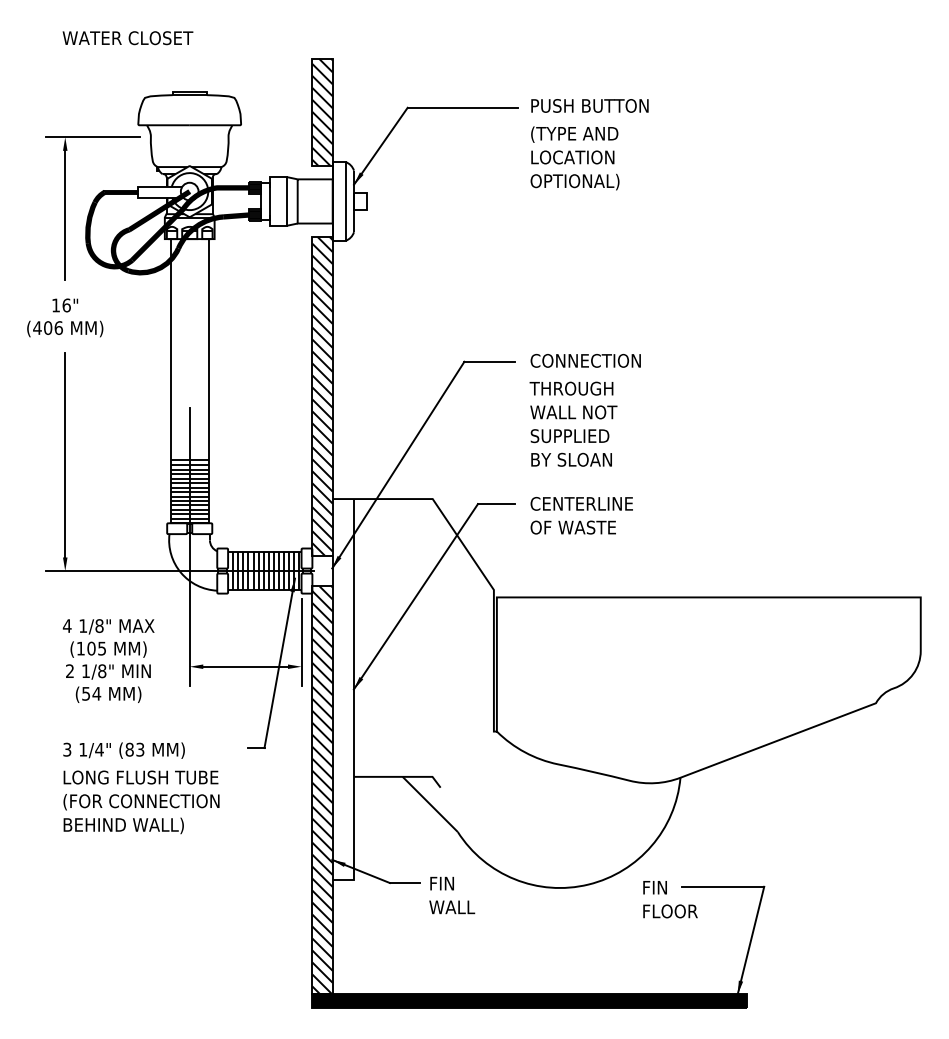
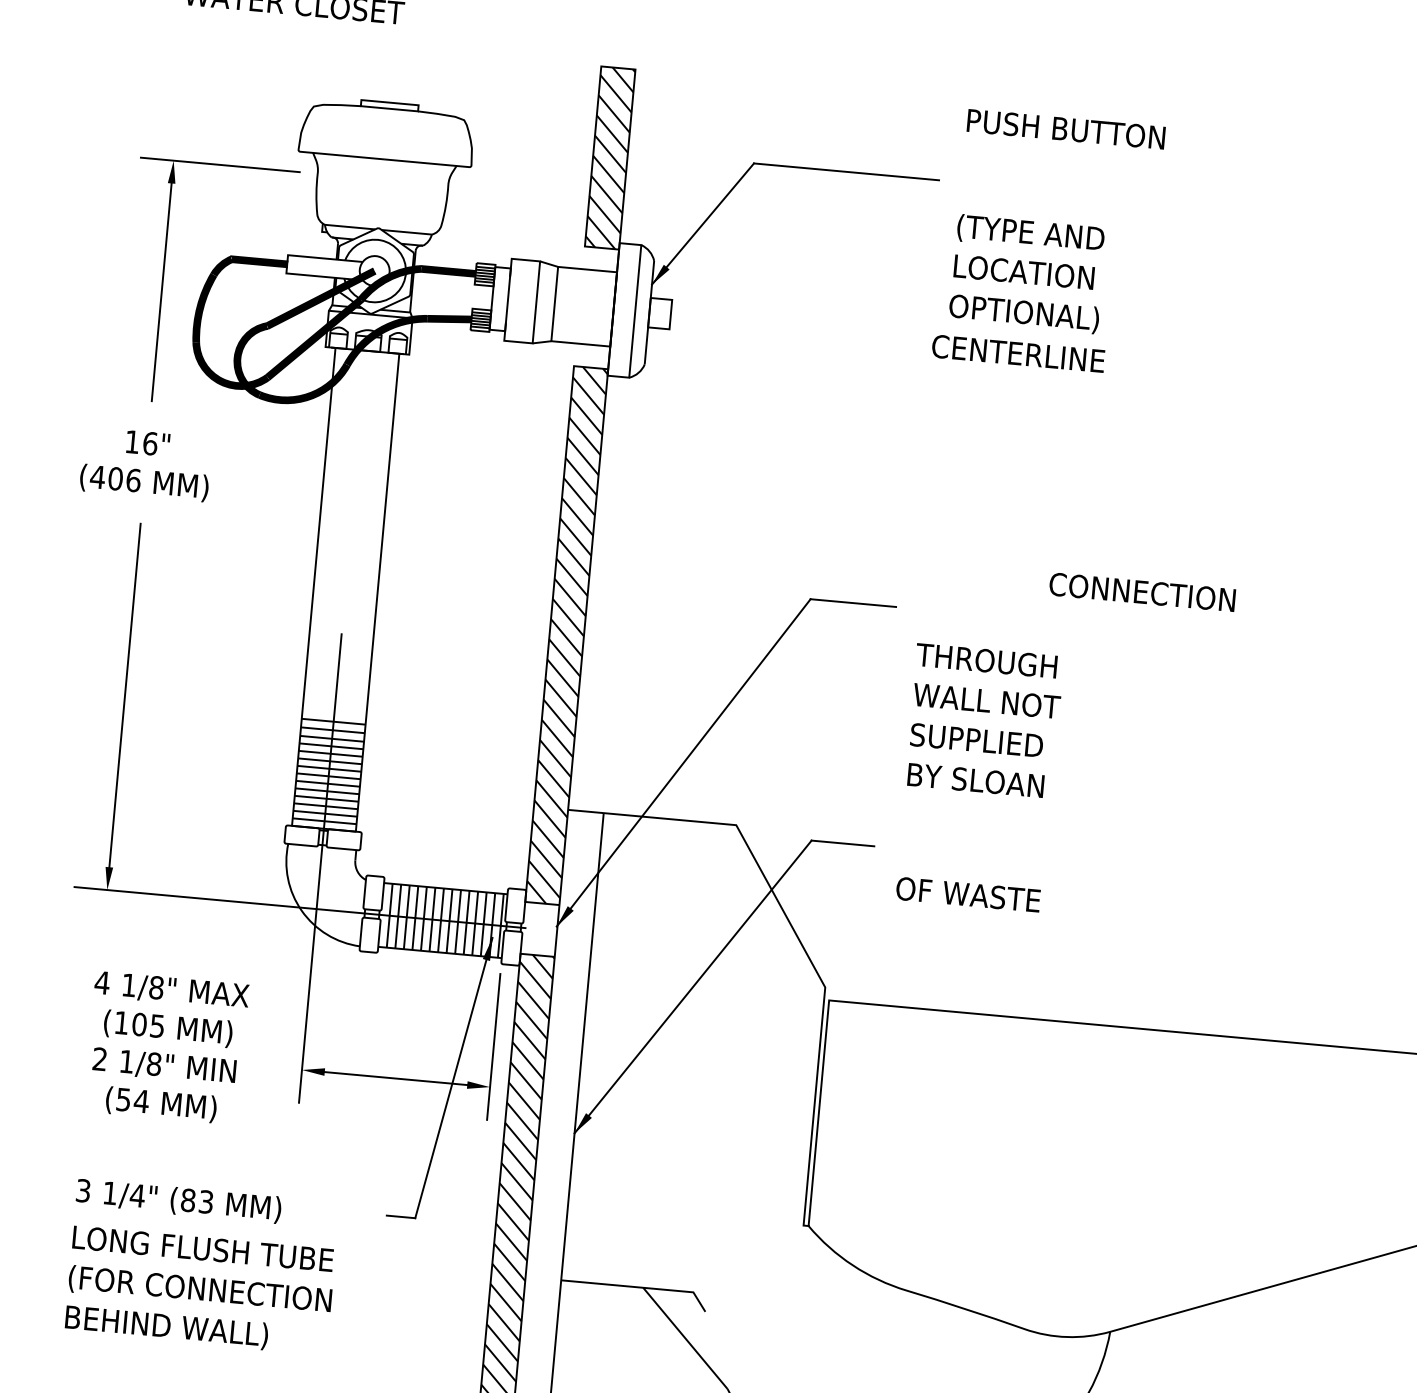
text: (589, 105) -> (1065, 128), moved
text: (585, 360) -> (1142, 591), moved
text: (581, 503) -> (1017, 353), moved

